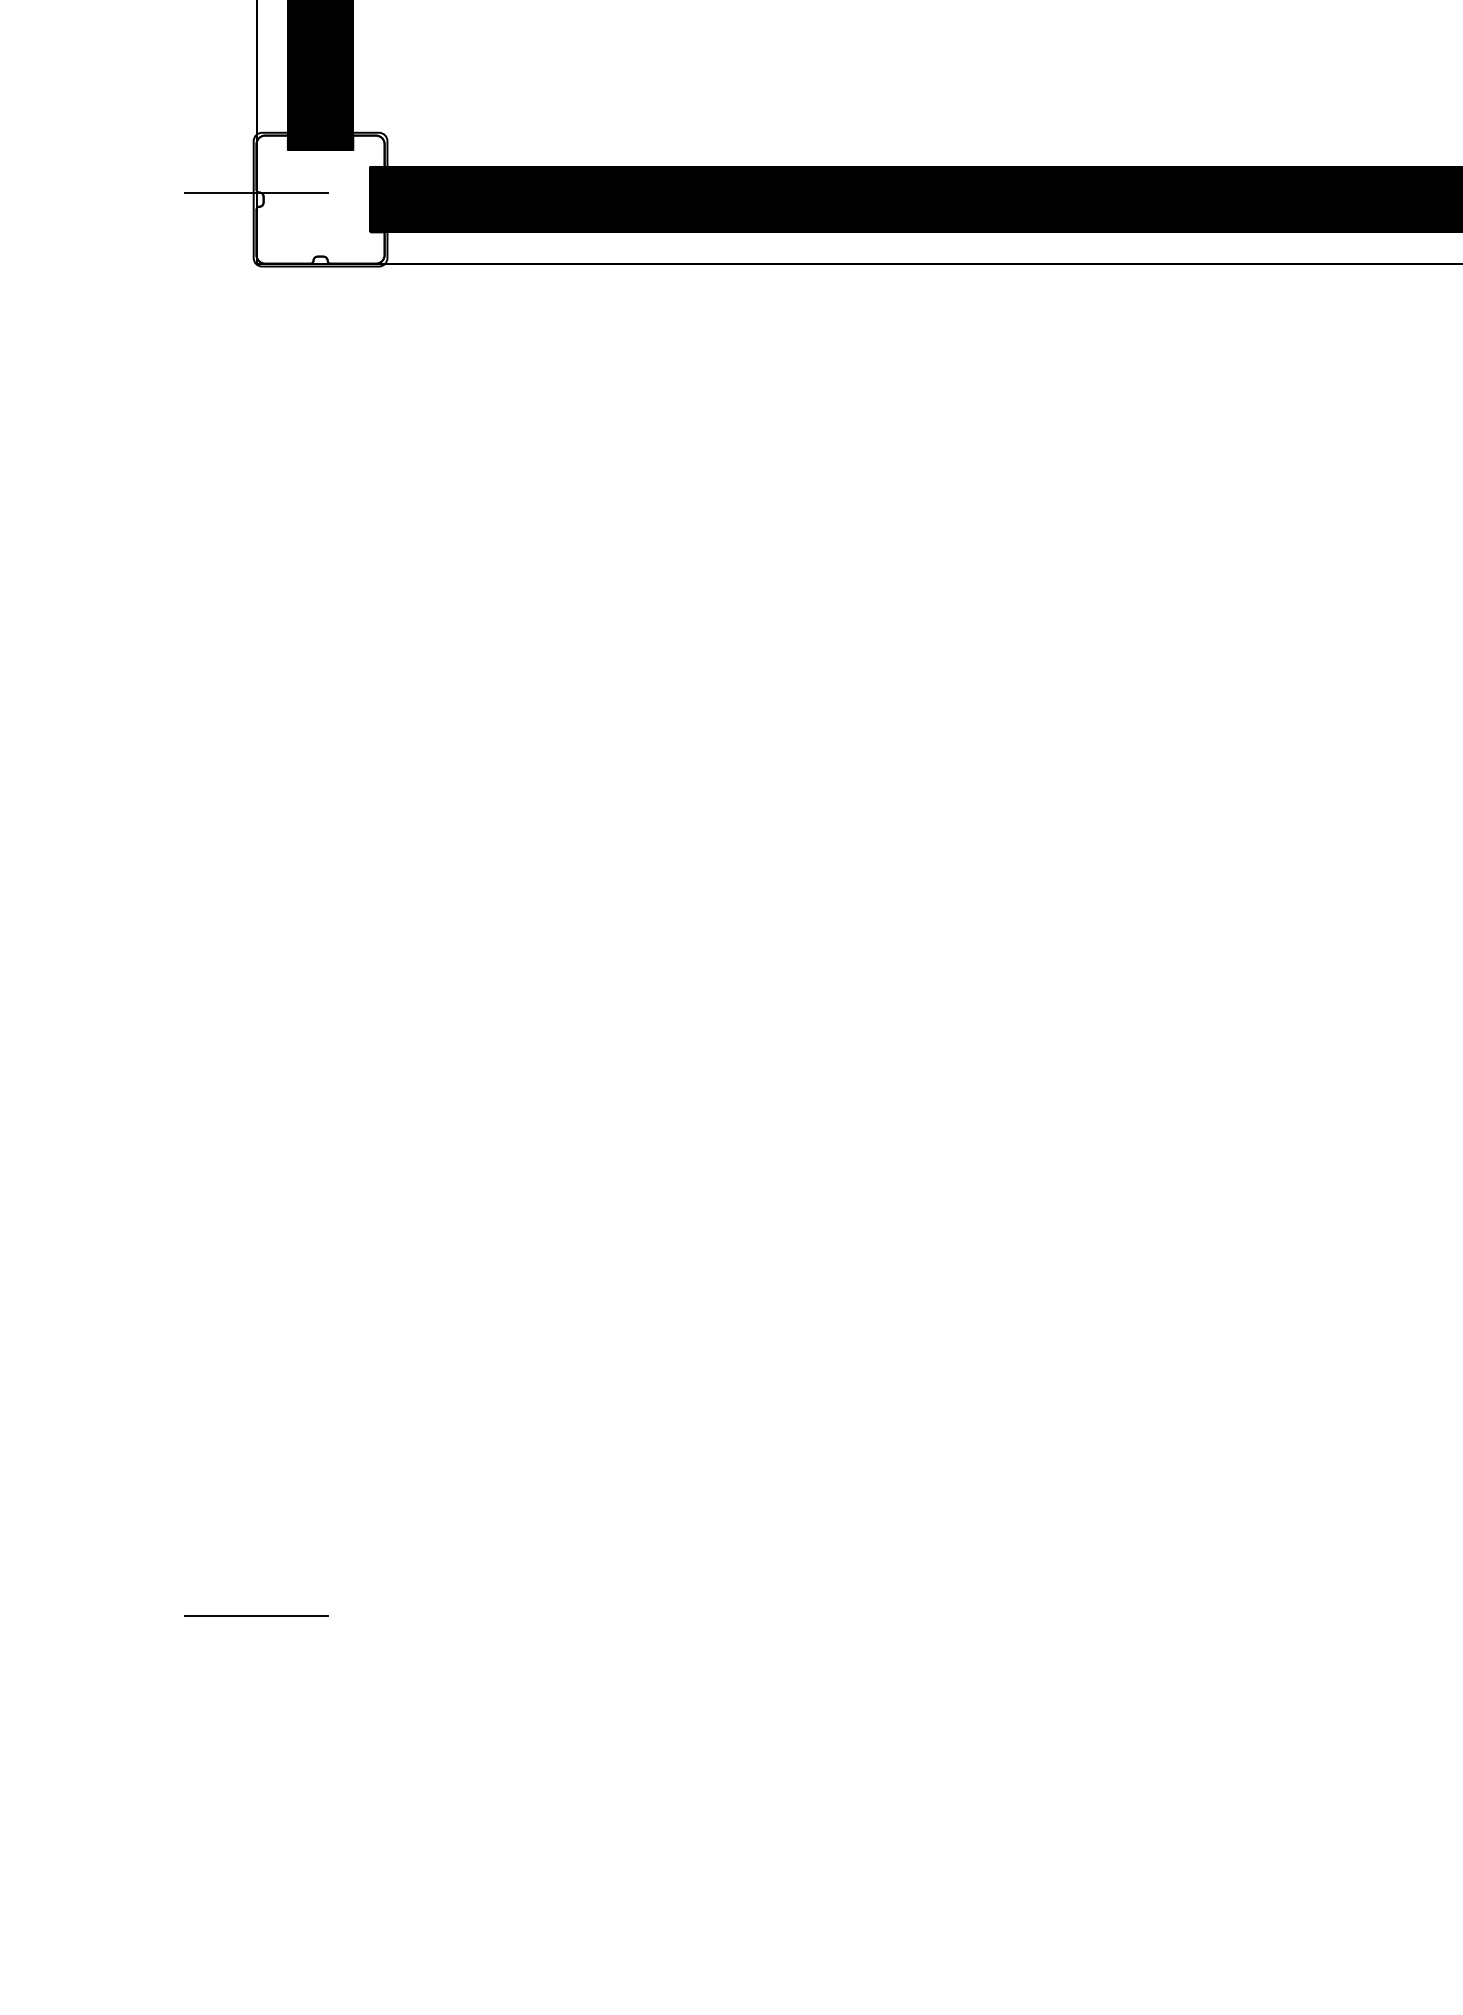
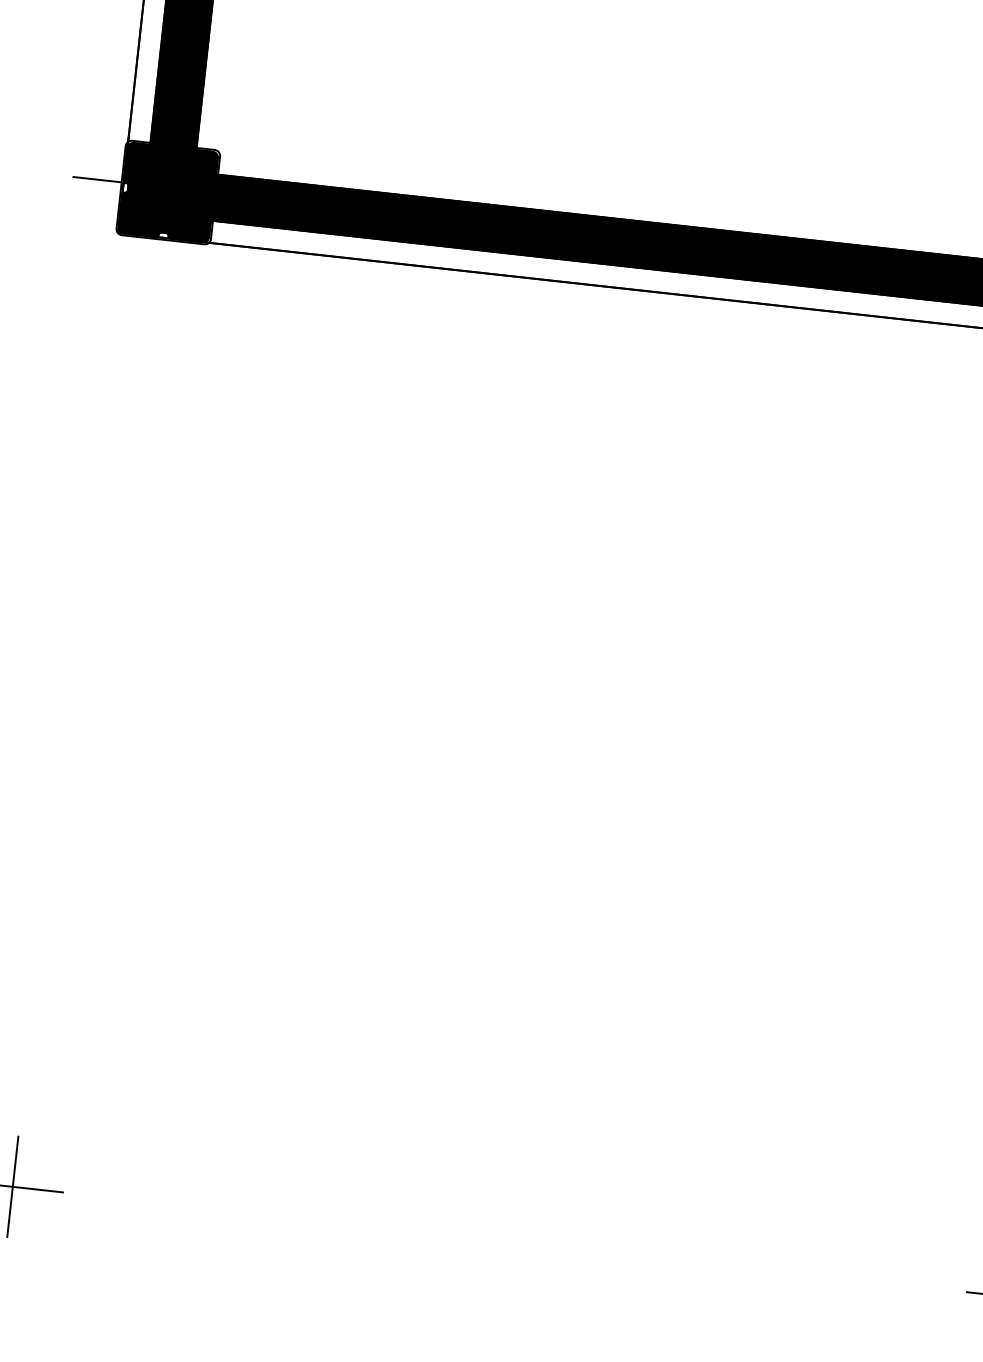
fill: (320, 199) -> (168, 192), added
line: (256, 1615) -> (12, 1186), added

